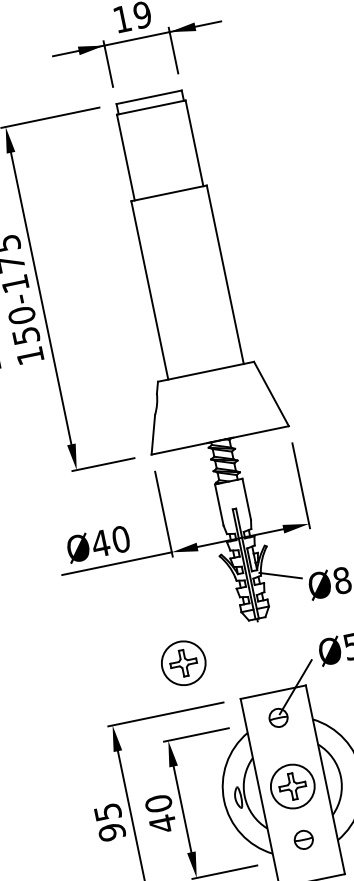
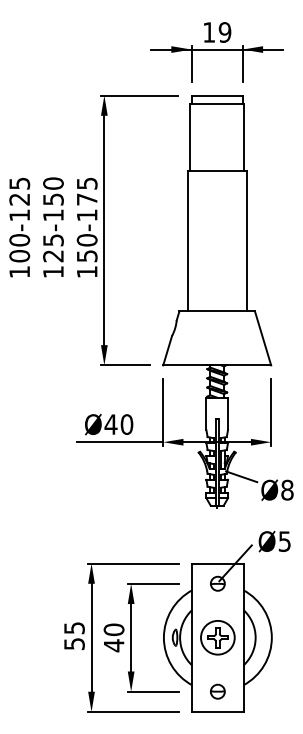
part: (183, 663) -> (154, 527), removed
text: (112, 831) -> (74, 643), 95 -> 55
part: (303, 839) -> (217, 691), moved

